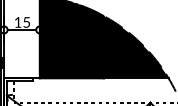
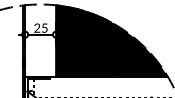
text: (18, 21) -> (37, 27), 15 -> 25

